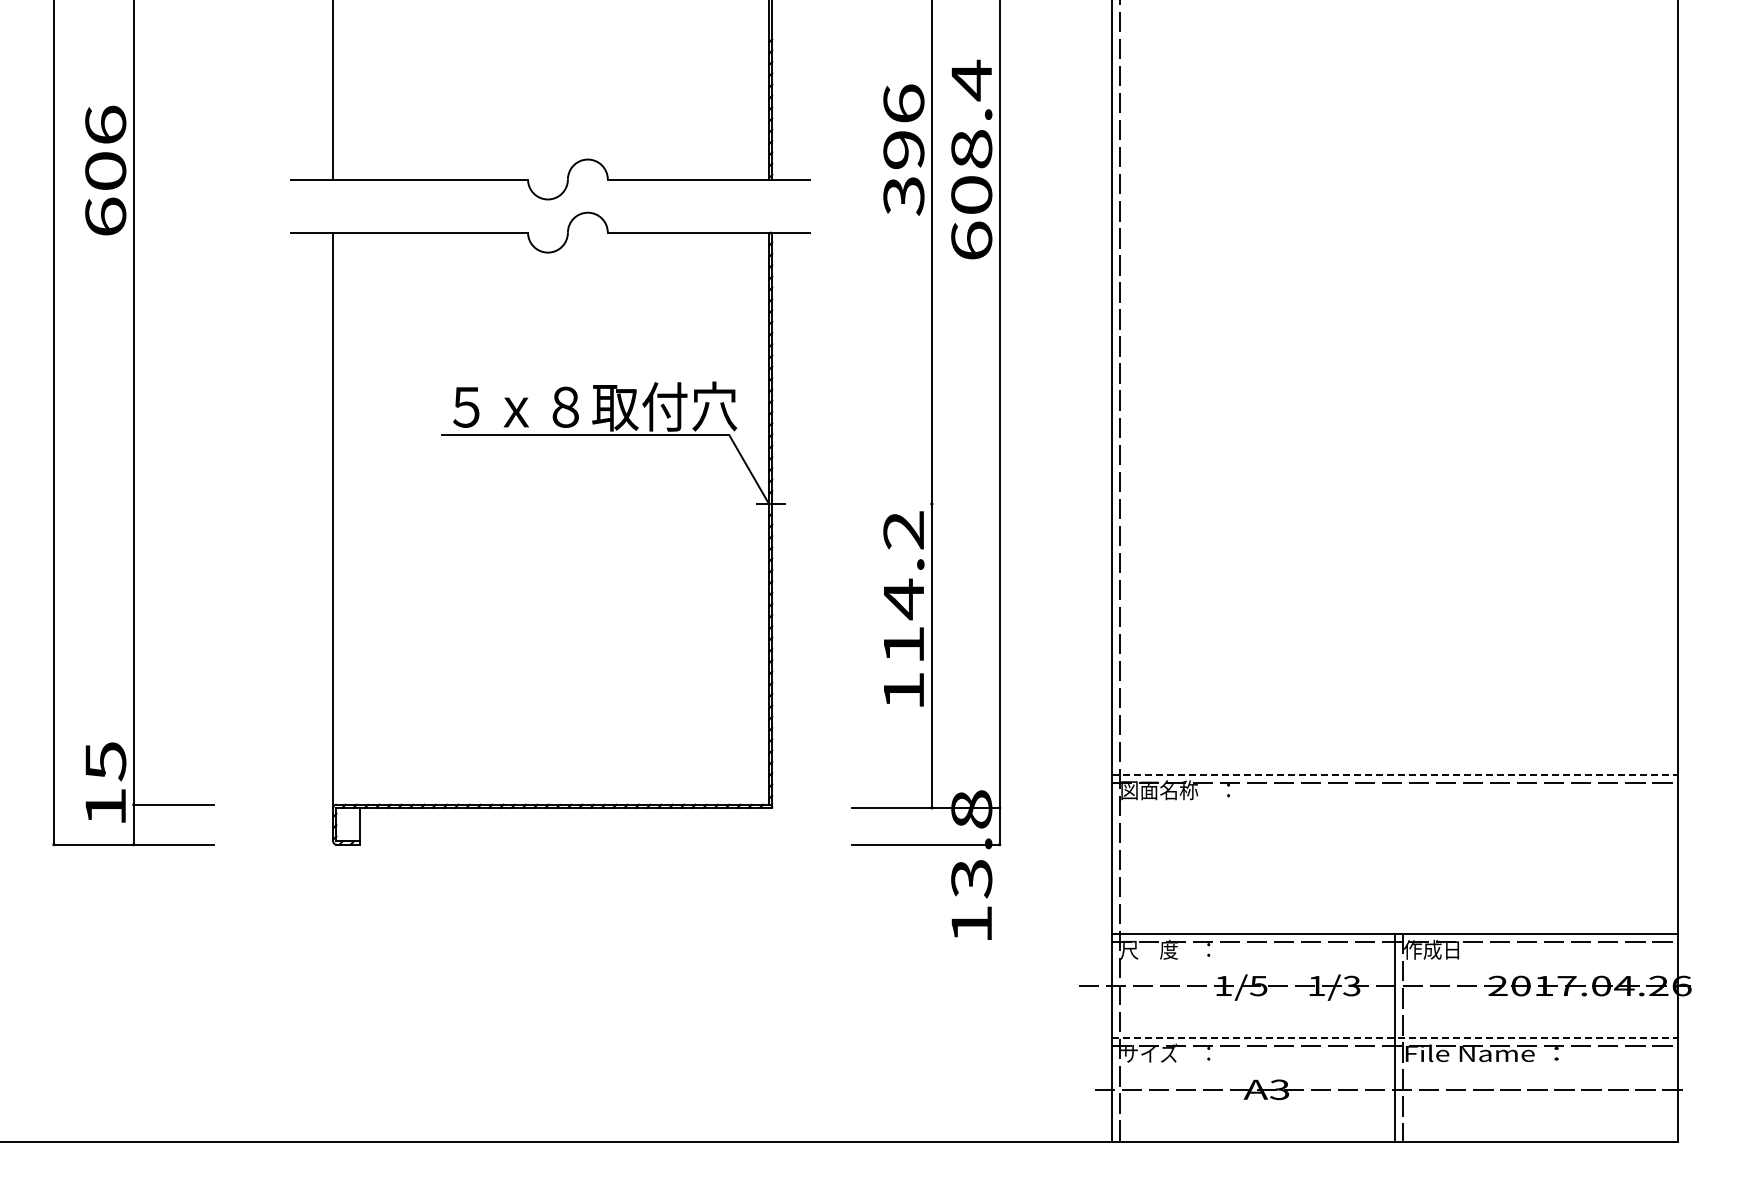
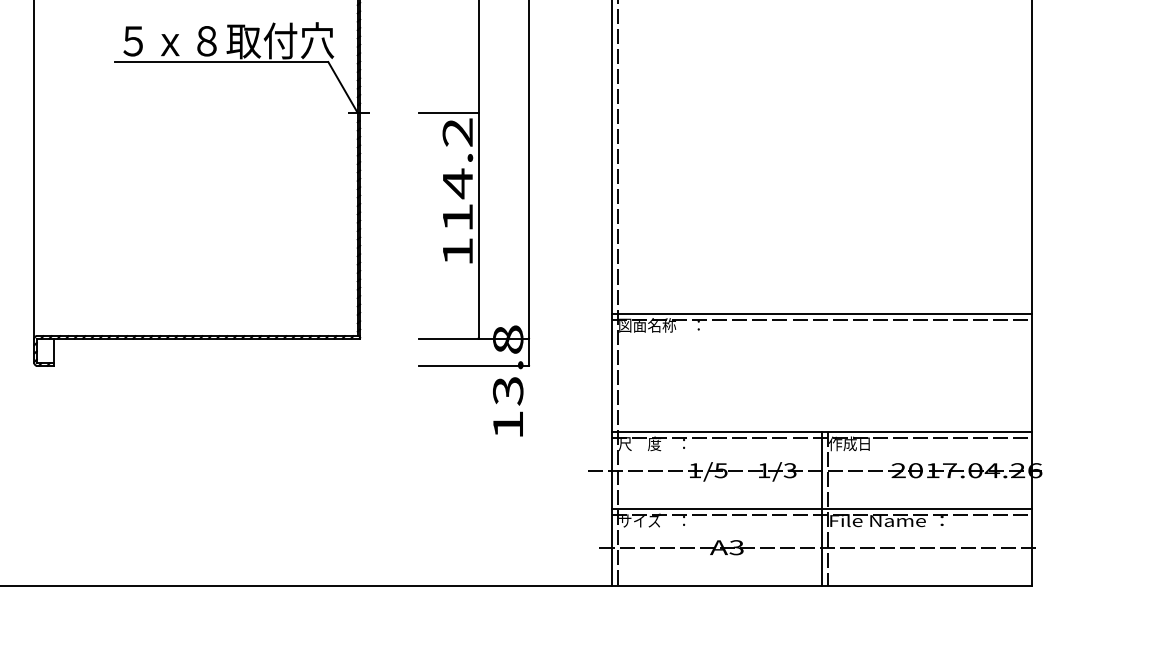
line: (891, 504) -> (448, 113), added
line: (1395, 774) -> (822, 313), dashed -> solid
line: (1395, 1037) -> (822, 508), dashed -> solid

